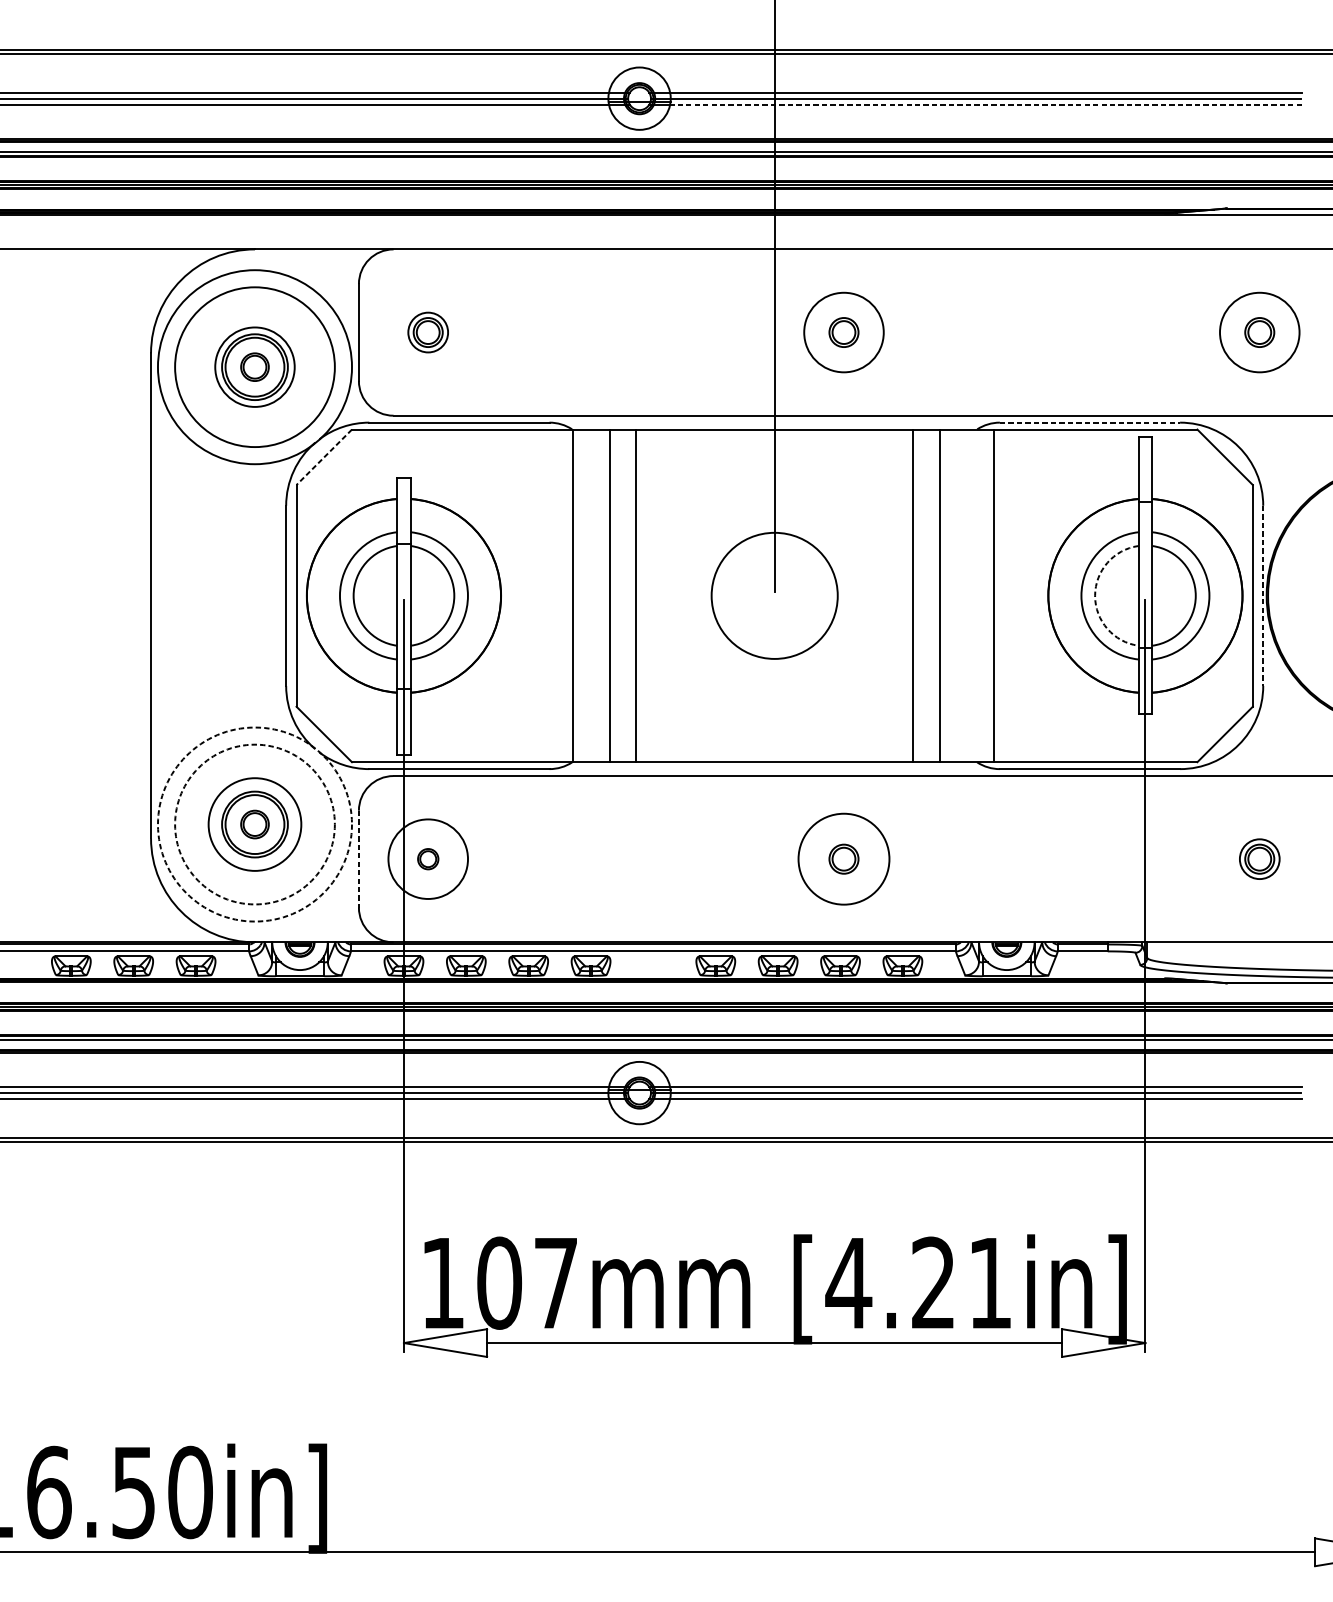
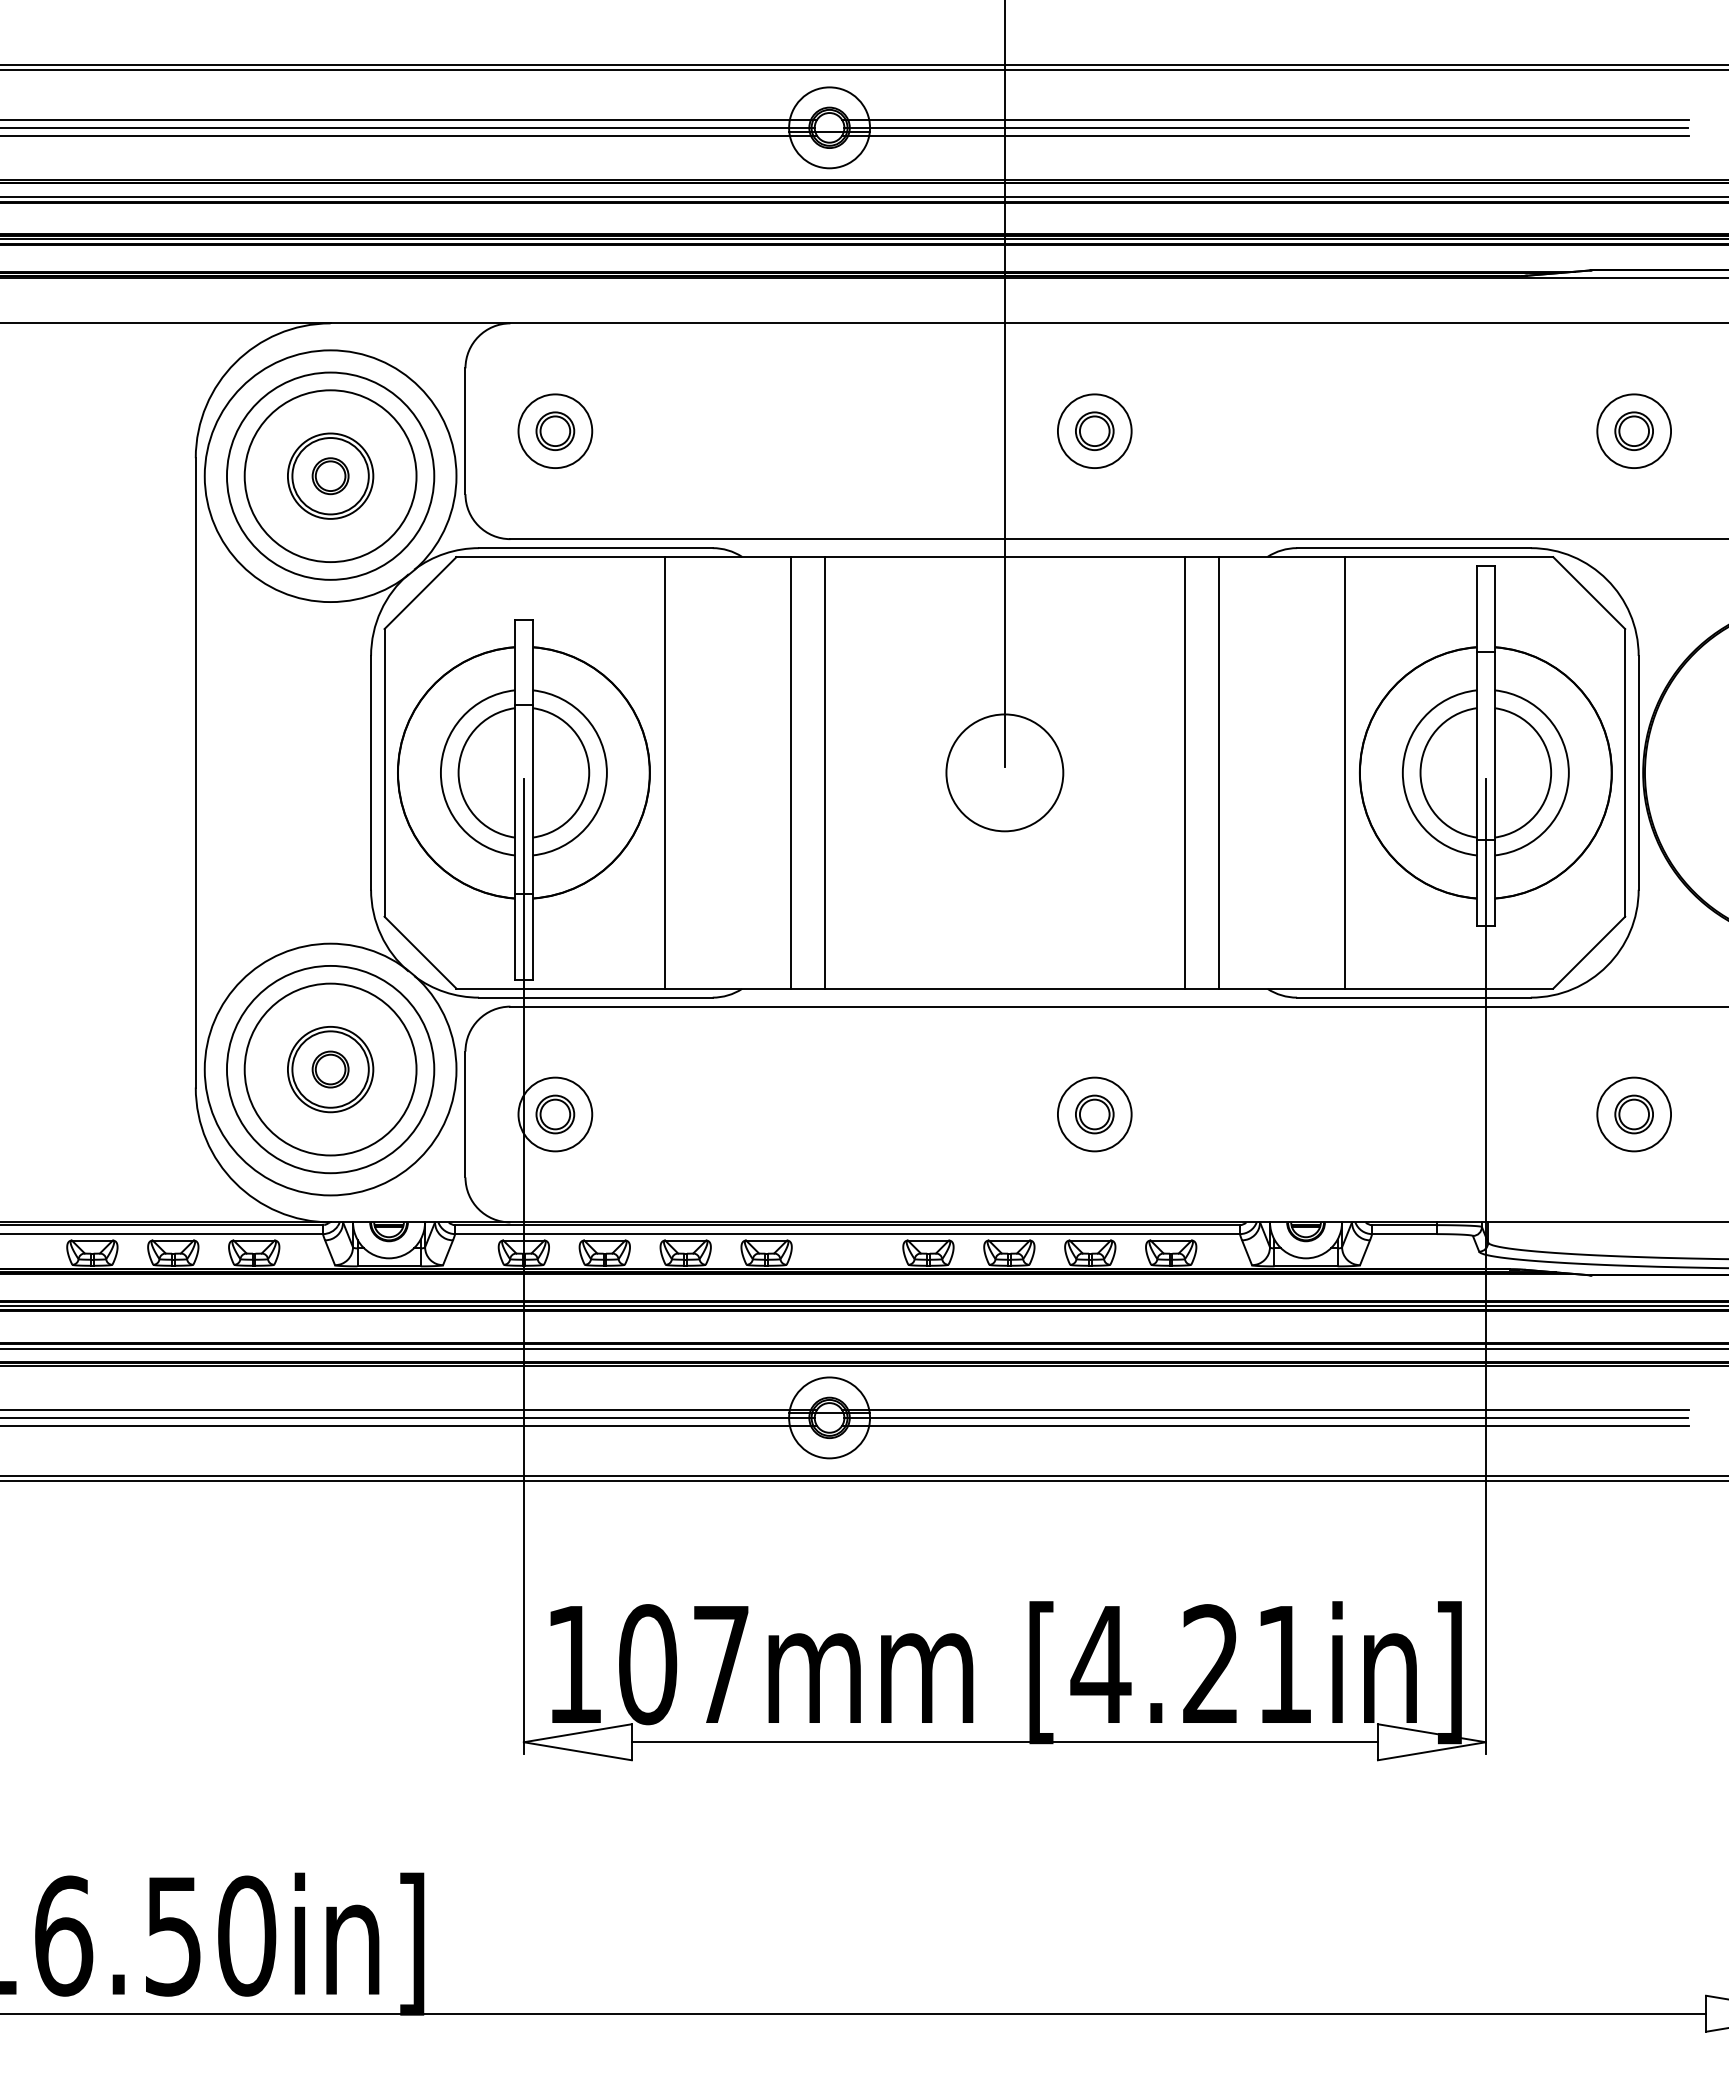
line: (986, 104) -> (1279, 135), dashed -> solid
circle: (428, 332) -> (555, 431), size x1.43
circle: (843, 332) -> (1094, 431), size x0.71
circle: (1260, 332) -> (1634, 431), size x0.71
circle: (254, 367) -> (330, 476), size x1.67
line: (1089, 422) -> (1413, 548), dashed -> solid
line: (324, 457) -> (420, 593), dashed -> solid
line: (573, 595) -> (664, 772), moved
circle: (774, 595) -> (1004, 772), size x0.71
line: (994, 595) -> (1345, 772), moved
arc: (1095, 595) -> (1420, 772), dashed -> solid
line: (1263, 595) -> (1638, 772), dashed -> solid
circle: (254, 824) -> (330, 1069), dashed -> solid
circle: (254, 824) -> (330, 1069), dashed -> solid
circle: (254, 824) -> (330, 1069), size x1.43
line: (358, 859) -> (465, 1114), dashed -> solid
circle: (428, 859) -> (555, 1114), size x0.71
part: (428, 859) -> (555, 1114), size x1.43
circle: (843, 859) -> (1094, 1114), size x0.62
circle: (1260, 859) -> (1634, 1114), size x1.43

